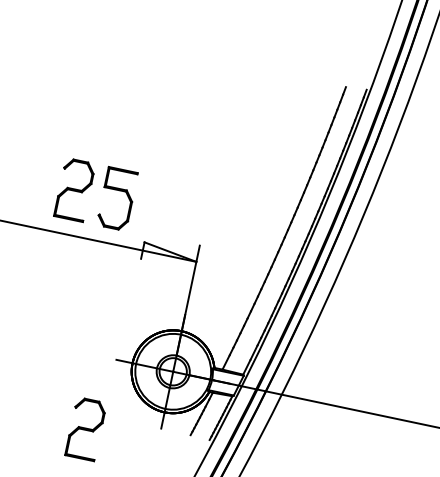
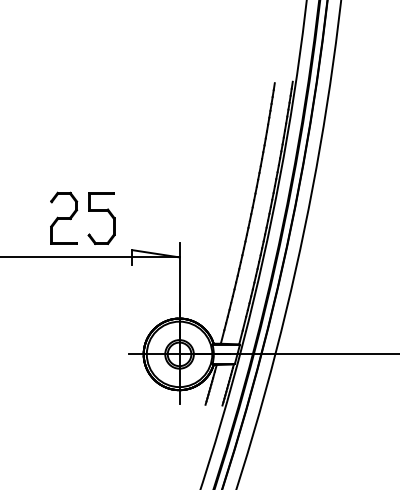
part: (86, 428) -> (116, 417), removed

